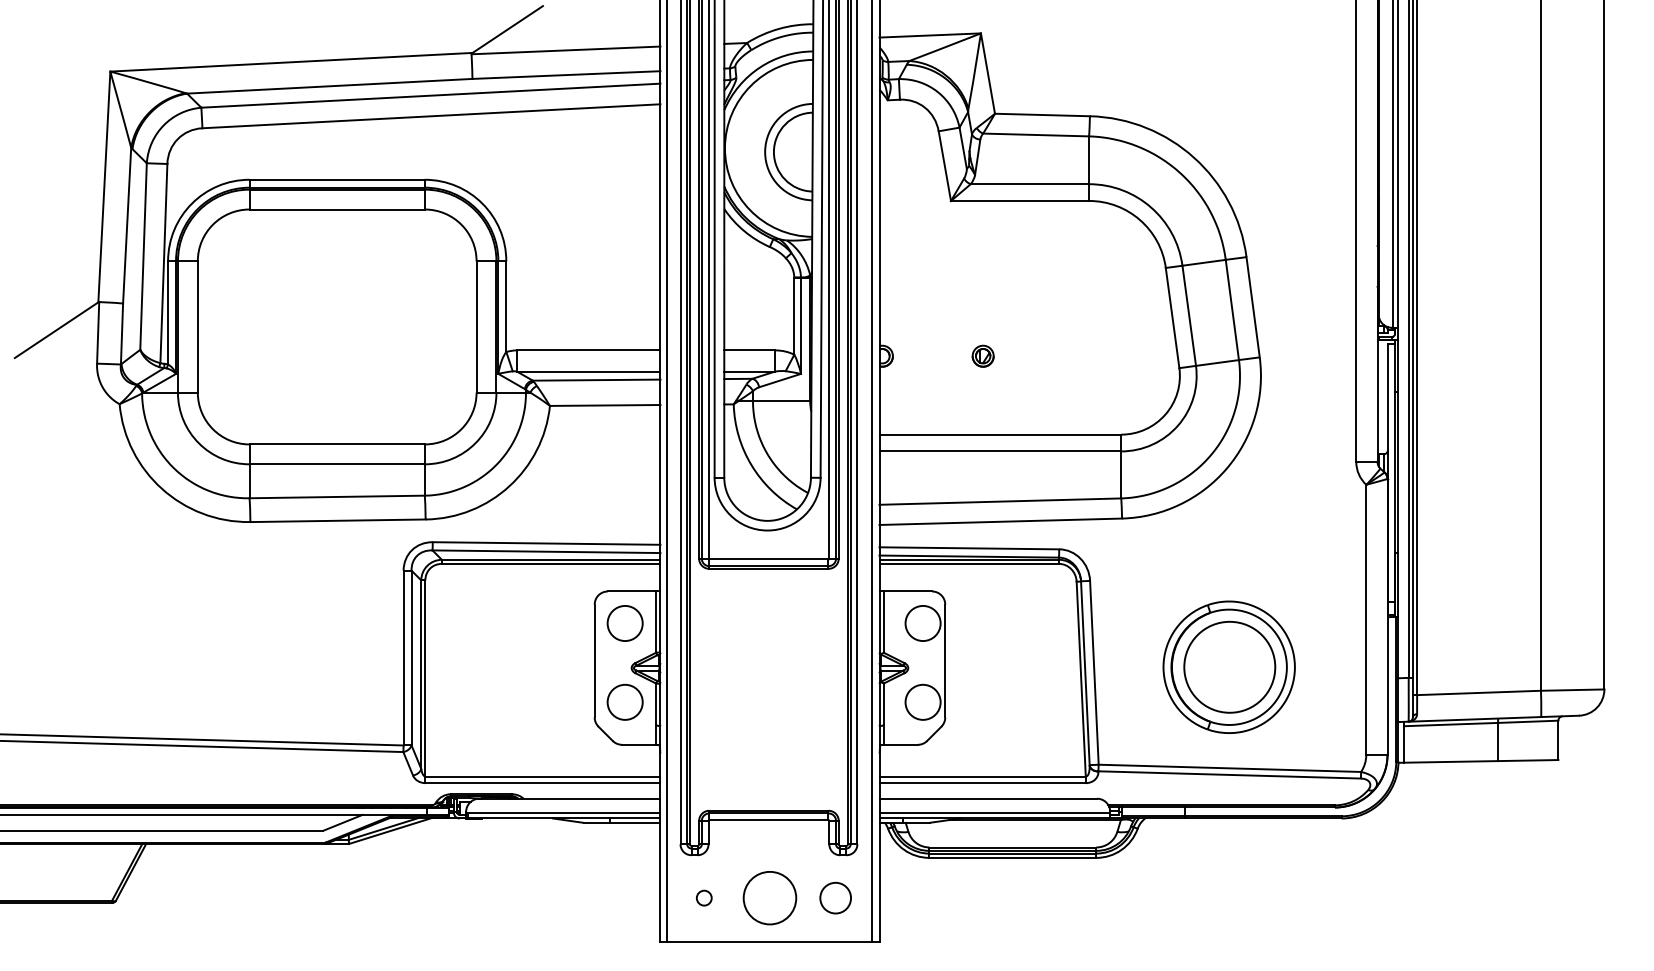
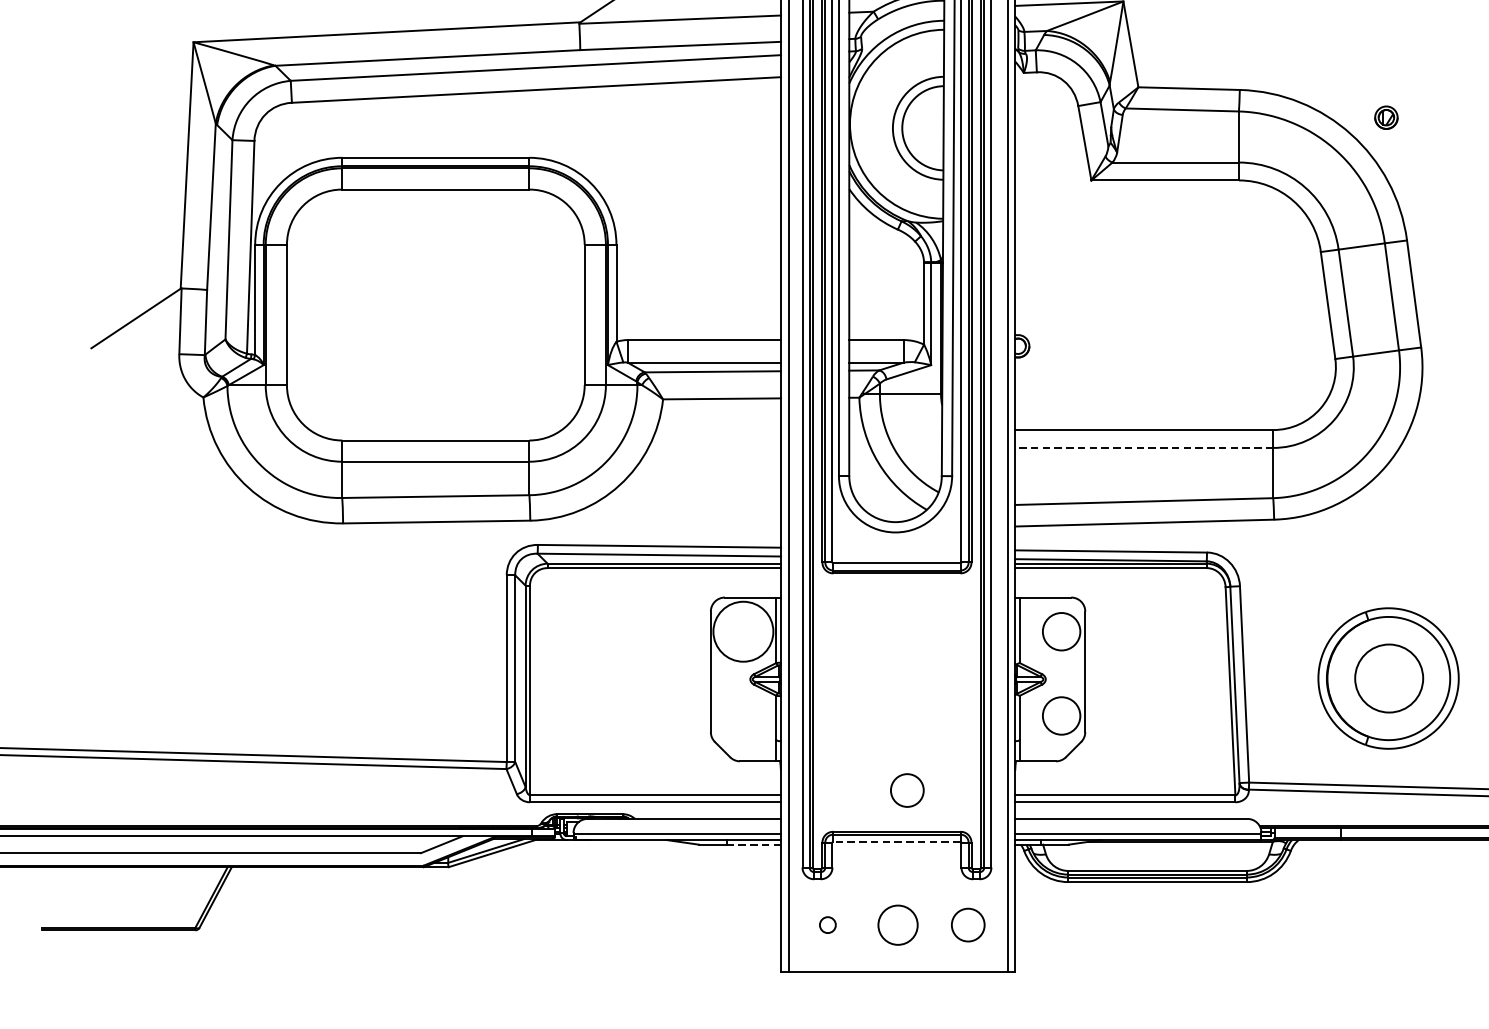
part: (982, 355) -> (1385, 116), moved
line: (1000, 451) -> (1144, 448), solid -> dashed
circle: (624, 623) -> (742, 631), size x1.6
circle: (1229, 666) -> (1388, 677), size x0.7
circle: (624, 701) -> (742, 715), removed
circle: (778, 771) -> (907, 789), added
line: (768, 820) -> (896, 842), solid -> dashed
line: (634, 822) -> (753, 844), solid -> dashed
circle: (769, 898) -> (897, 925), size x0.7

